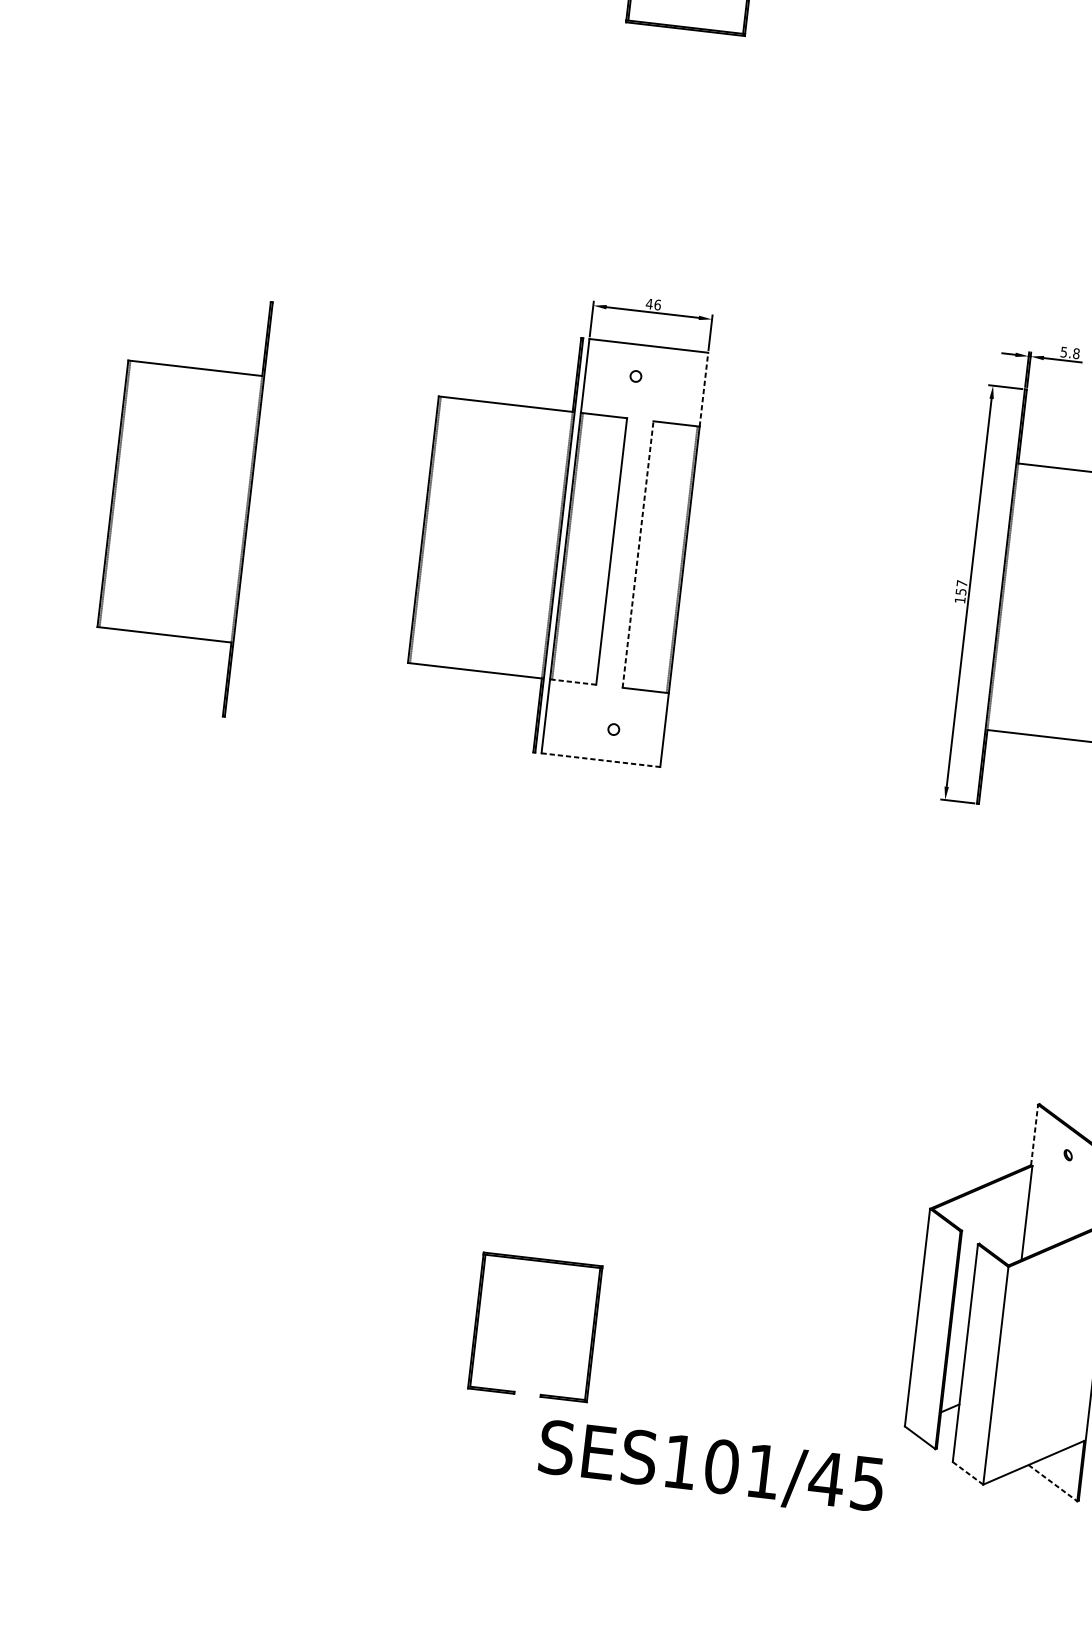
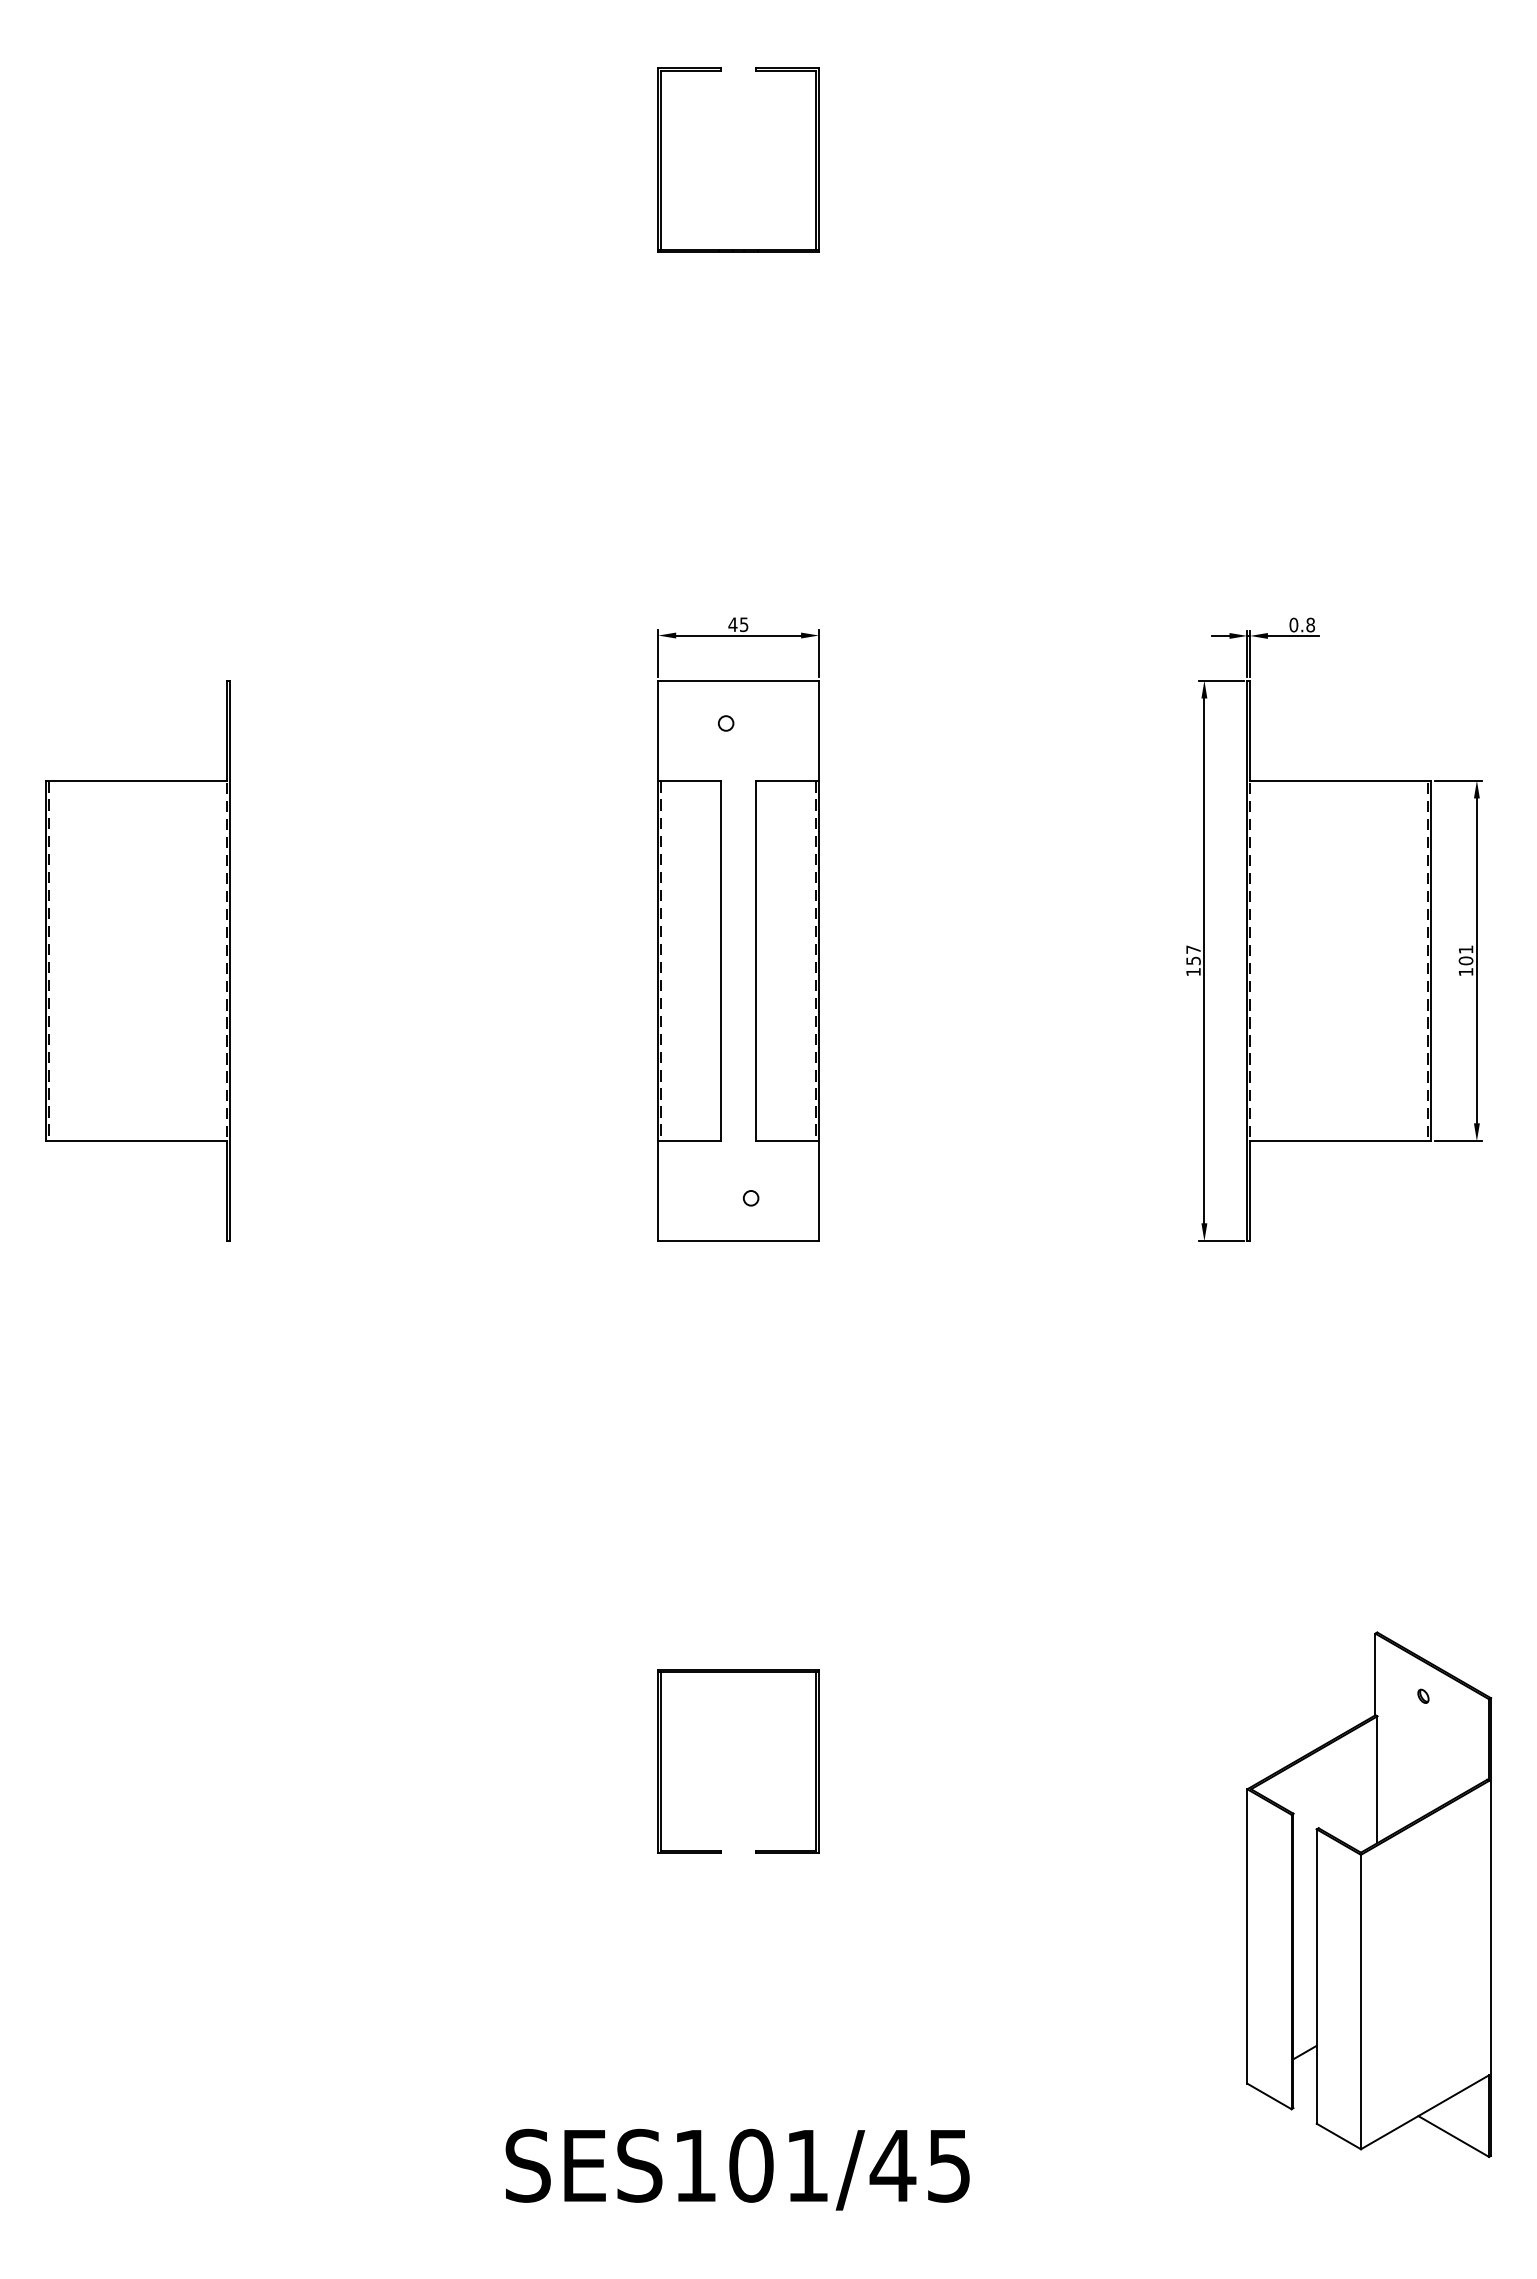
text: (657, 304) -> (743, 624), 46 -> 45
text: (1063, 351) -> (1293, 624), 5.8 -> 0.8
line: (703, 389) -> (818, 730), dashed -> solid
part: (491, 537) -> (557, 960), removed
line: (638, 554) -> (756, 960), dashed -> solid
line: (573, 682) -> (689, 1141), dashed -> solid
line: (601, 760) -> (739, 1241), dashed -> solid
line: (1034, 1134) -> (1375, 1674), dashed -> solid
part: (478, 1320) -> (661, 1761), moved
text: (711, 1468) -> (737, 2169), moved
line: (967, 1473) -> (1338, 2136), dashed -> solid
line: (1052, 1483) -> (1453, 2136), dashed -> solid

